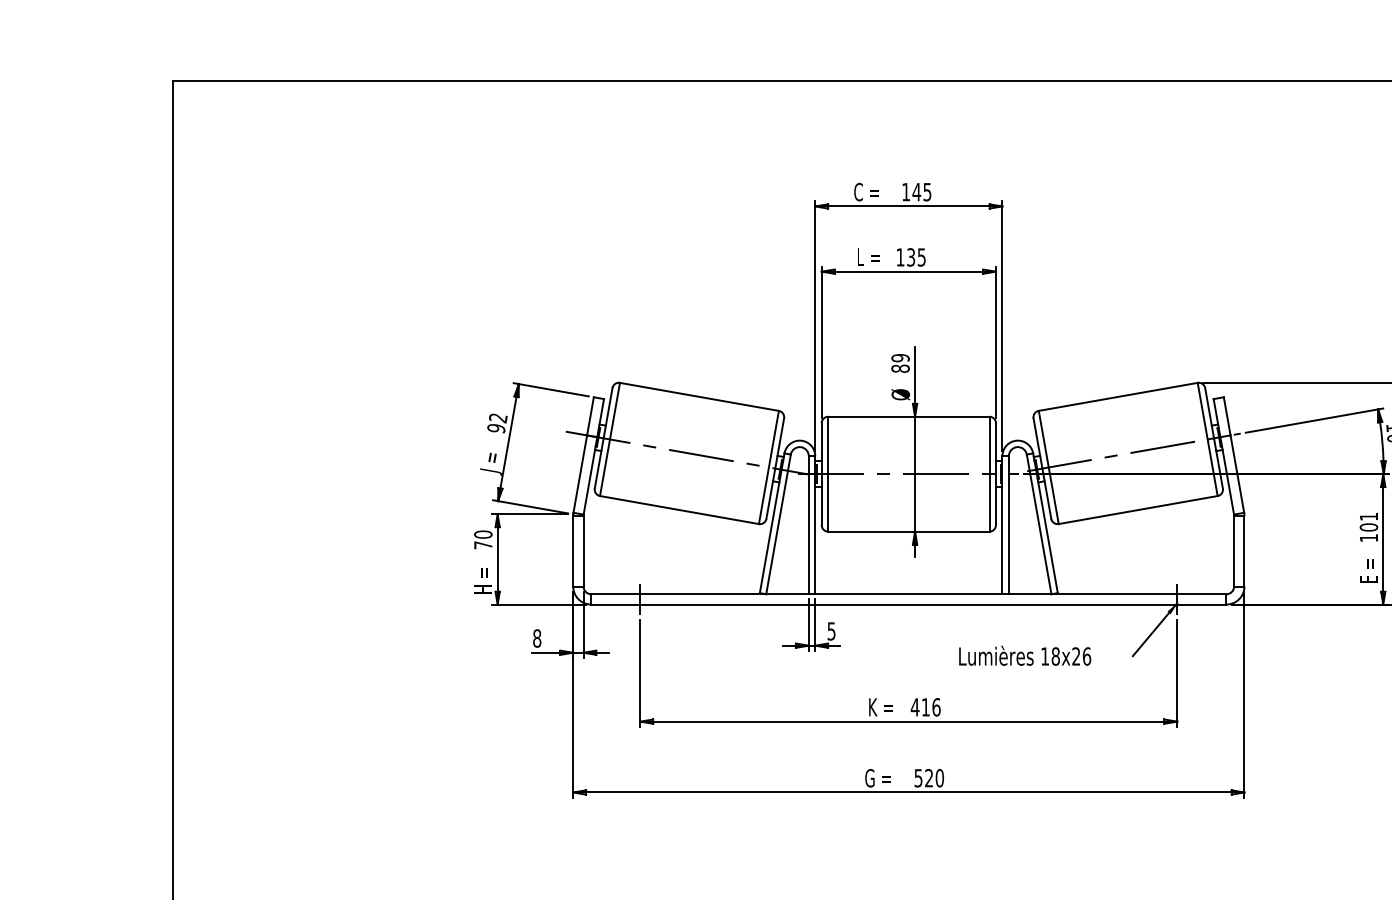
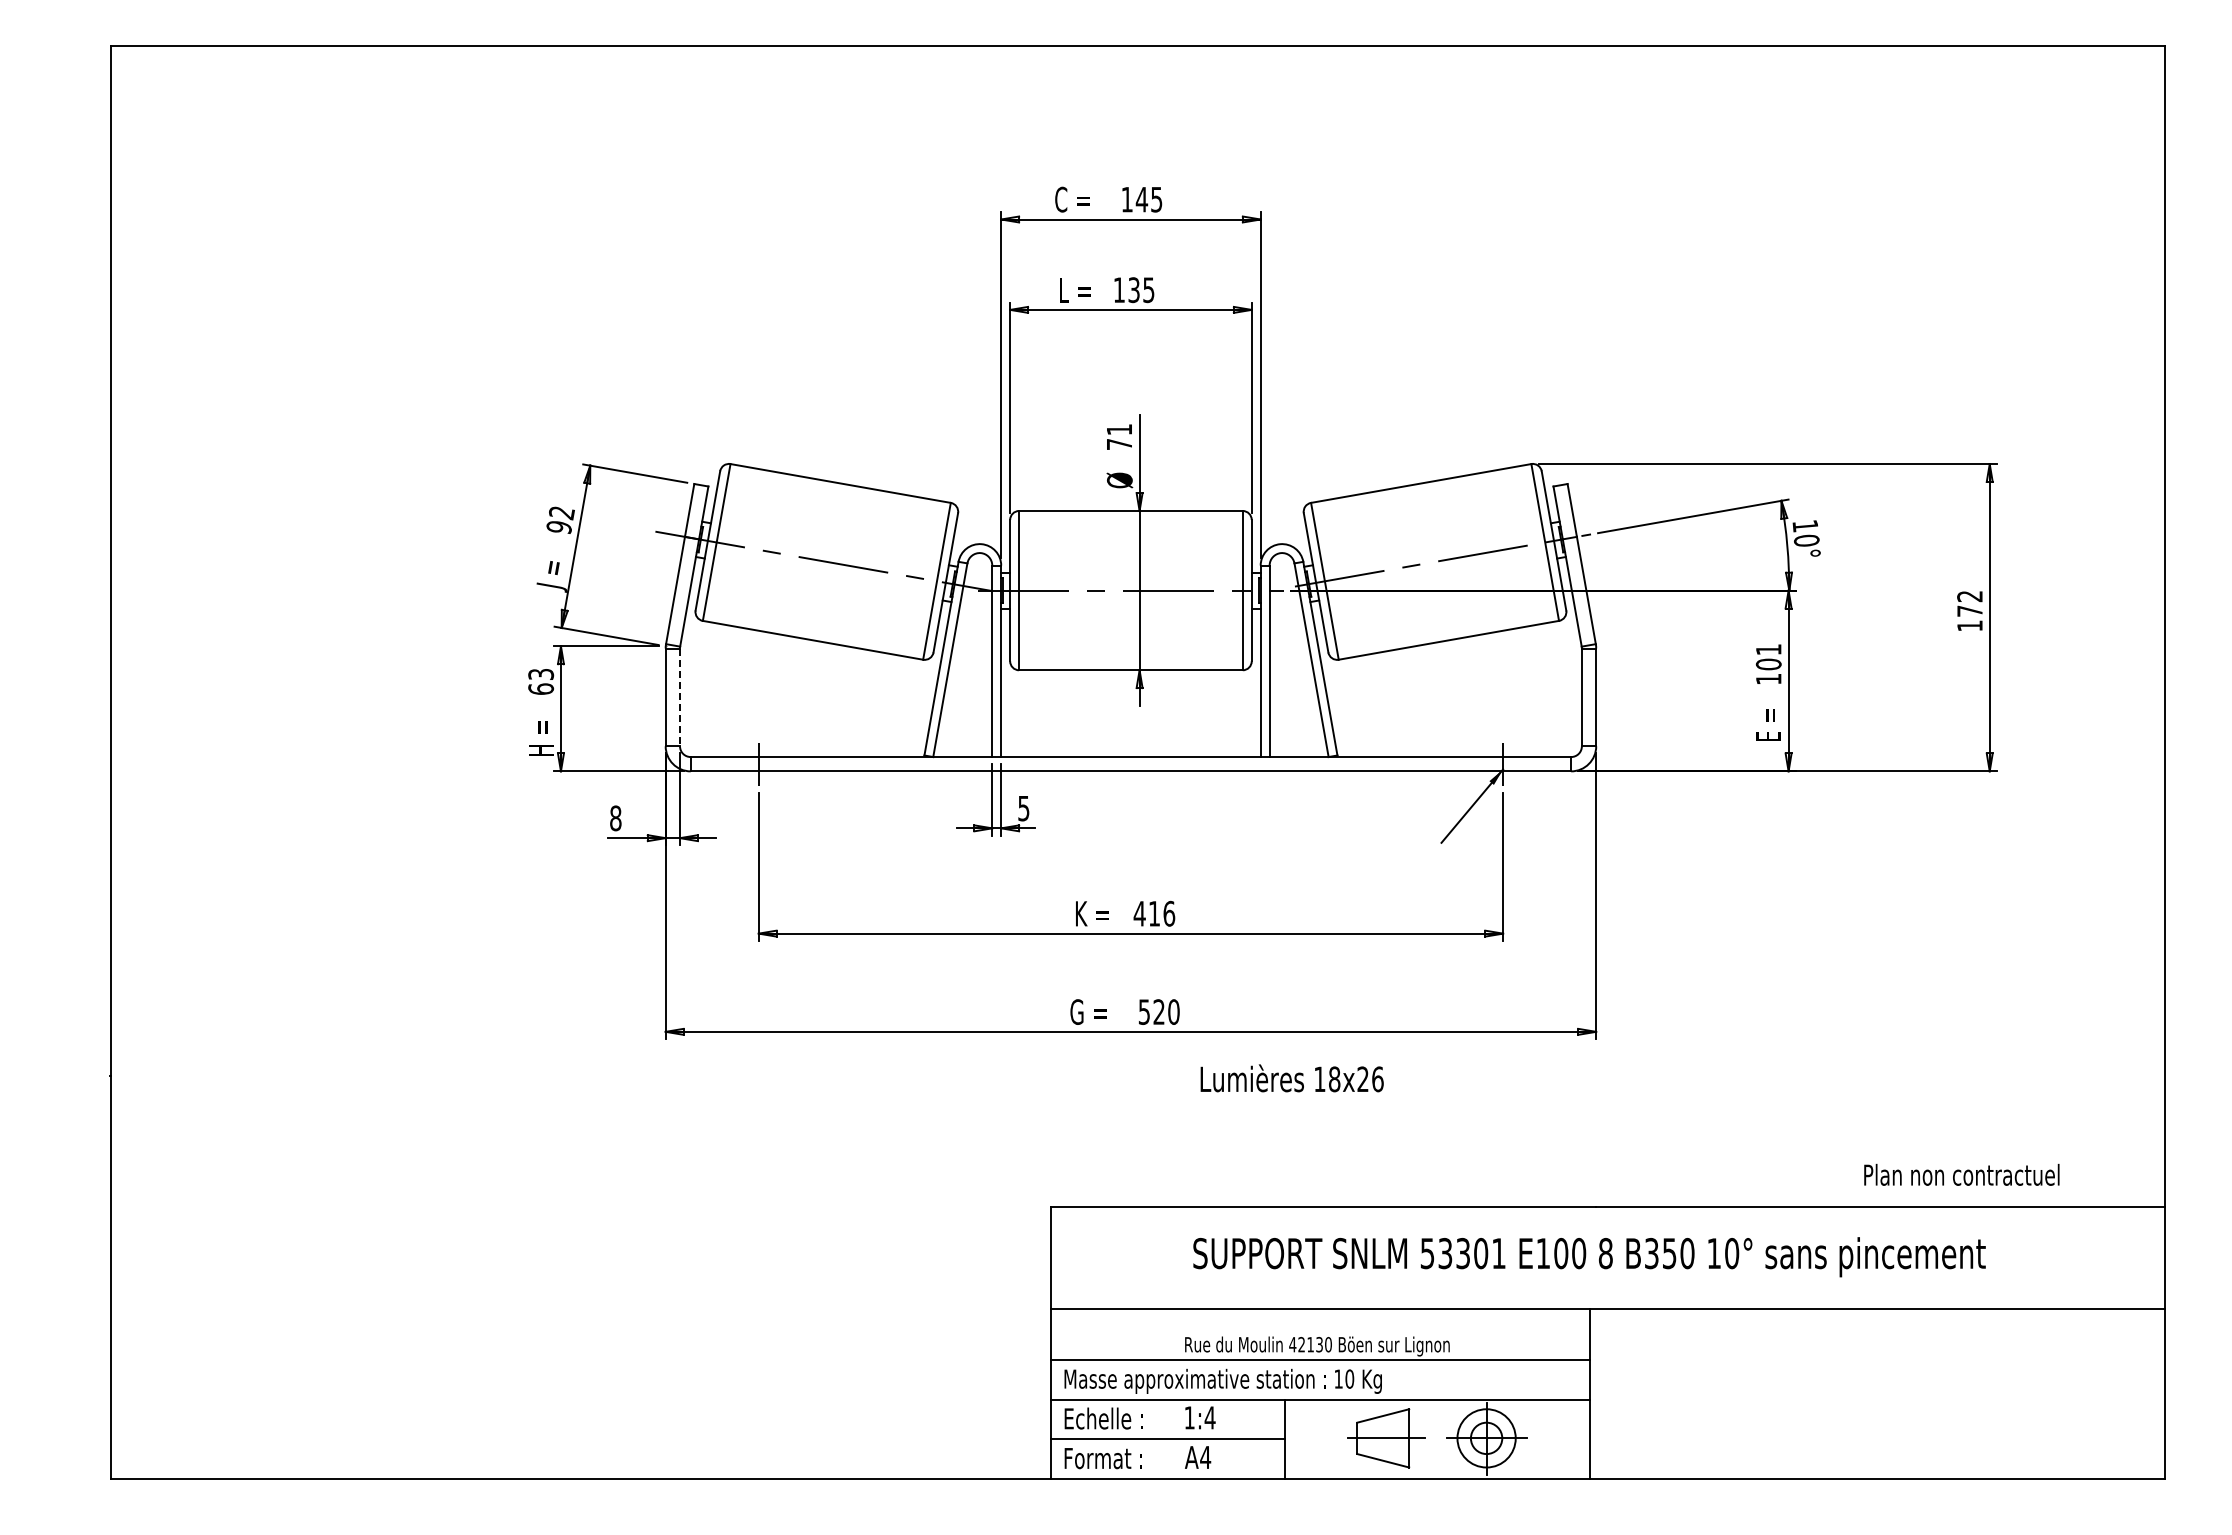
text: (900, 363) -> (1119, 437), 89 -> 71
text: (483, 539) -> (541, 681), 70 -> 63
line: (583, 551) -> (680, 697), solid -> dashed
text: (1024, 655) -> (1291, 1078), moved

